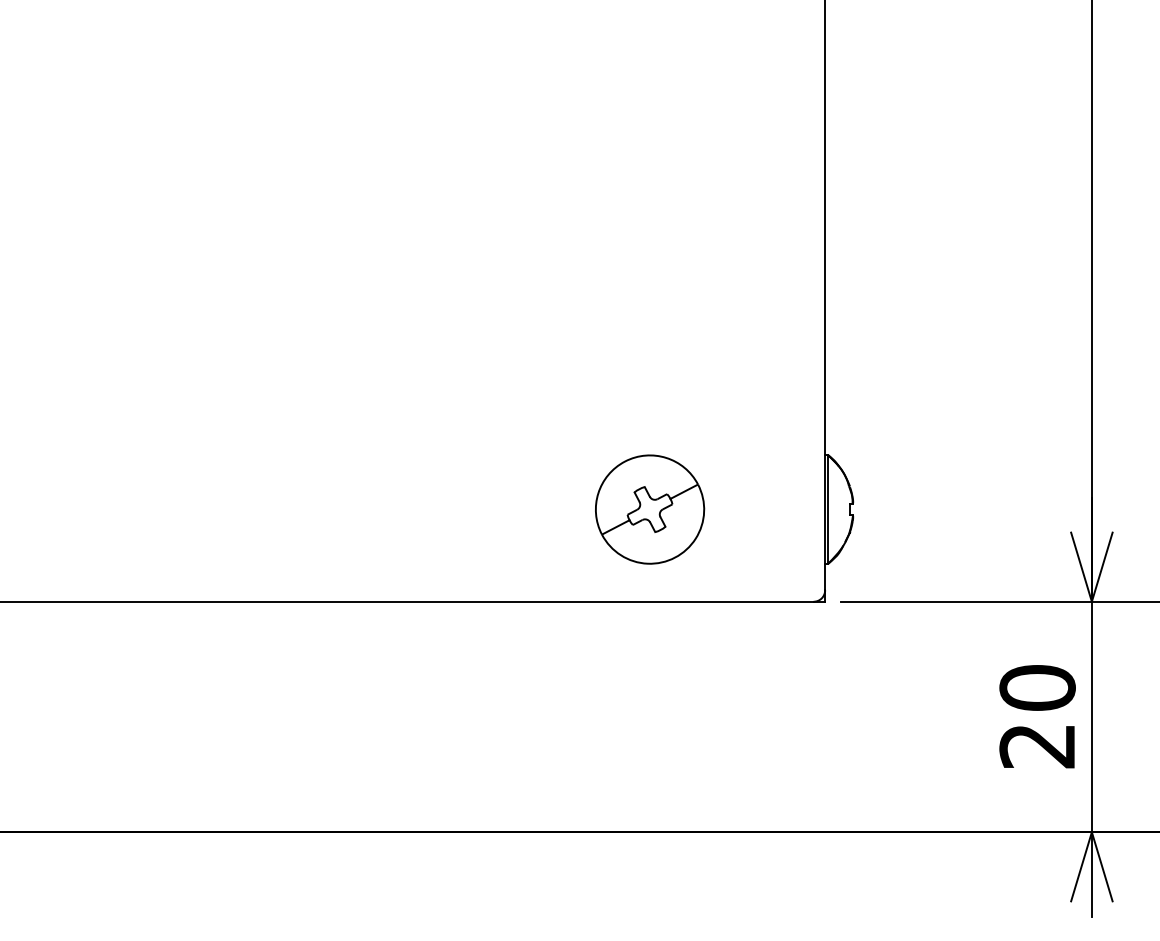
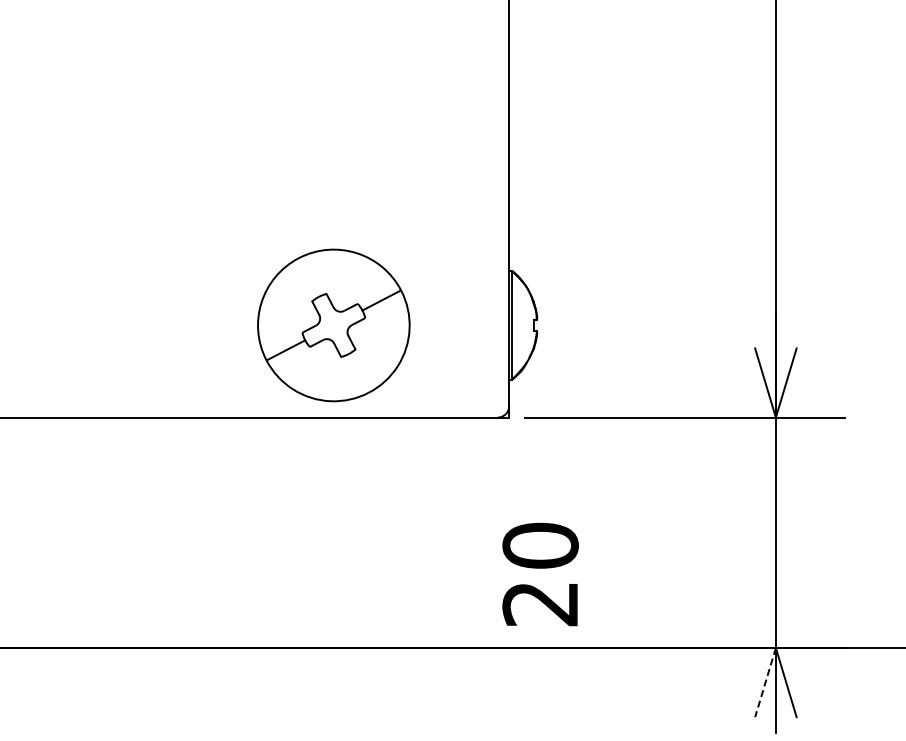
part: (650, 509) -> (334, 325), size x1.4
text: (1037, 716) -> (540, 574), moved
line: (1081, 867) -> (765, 683), solid -> dashed

